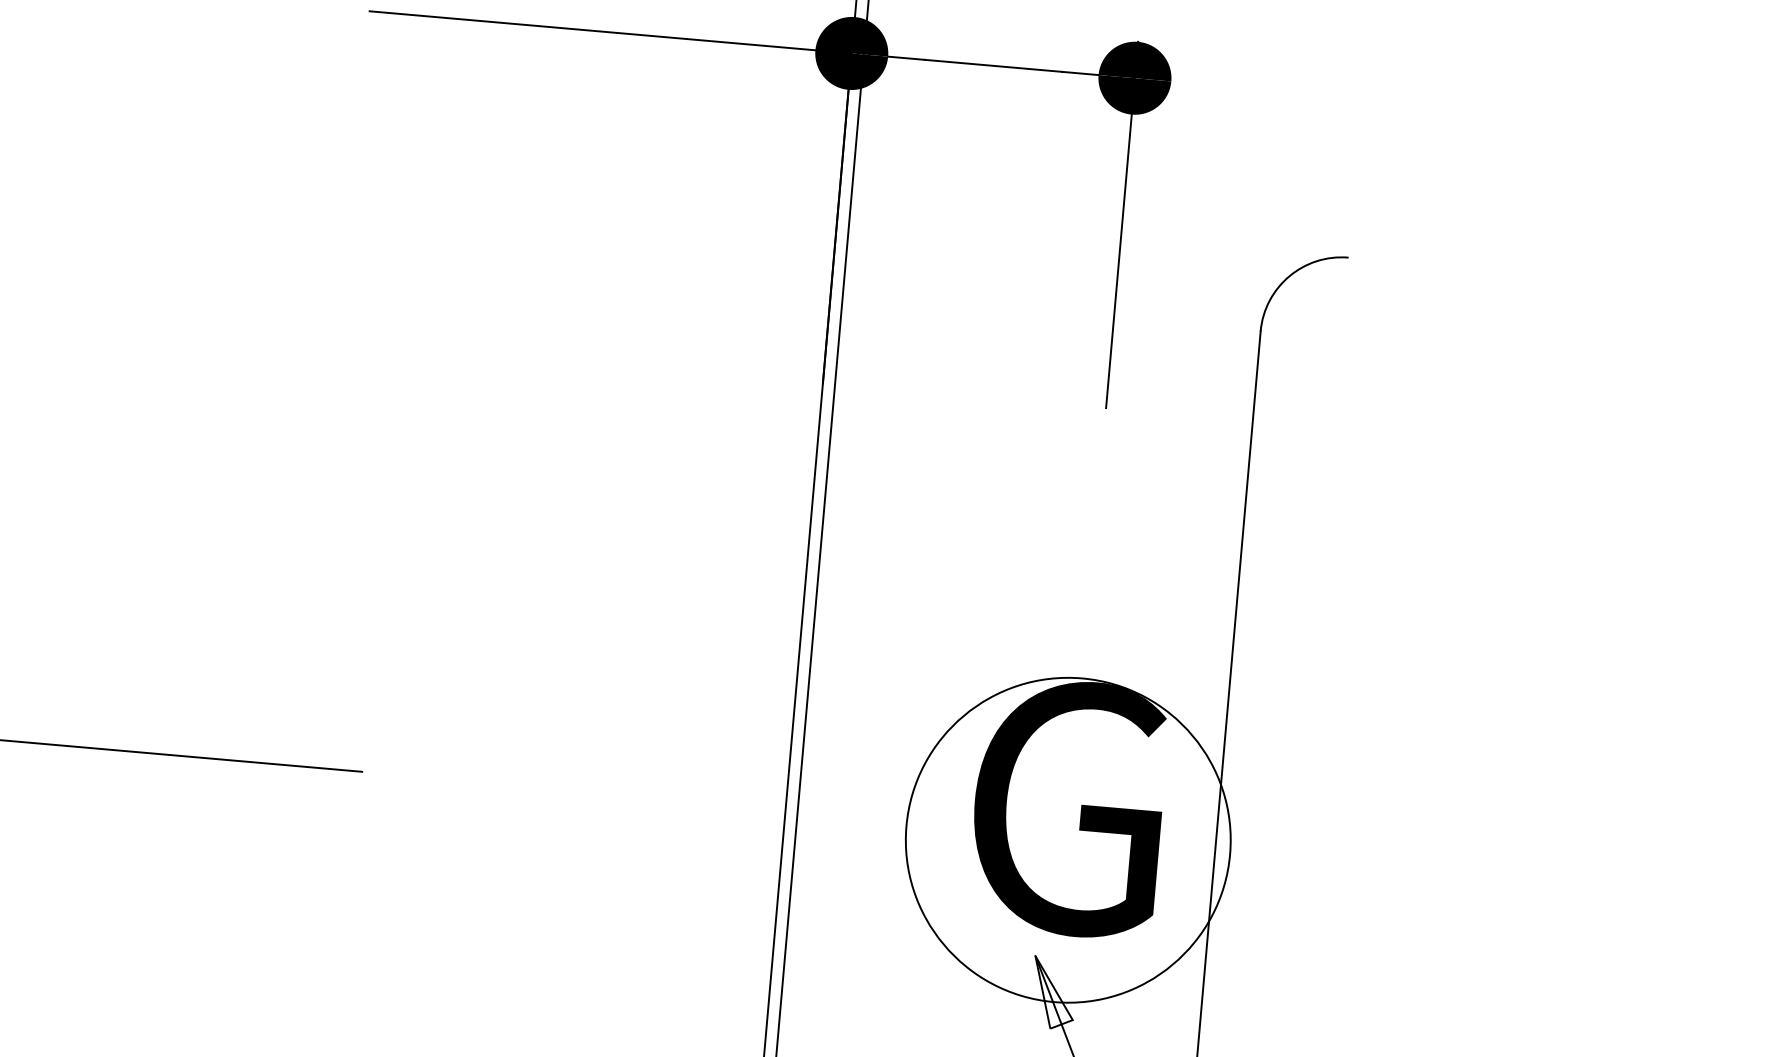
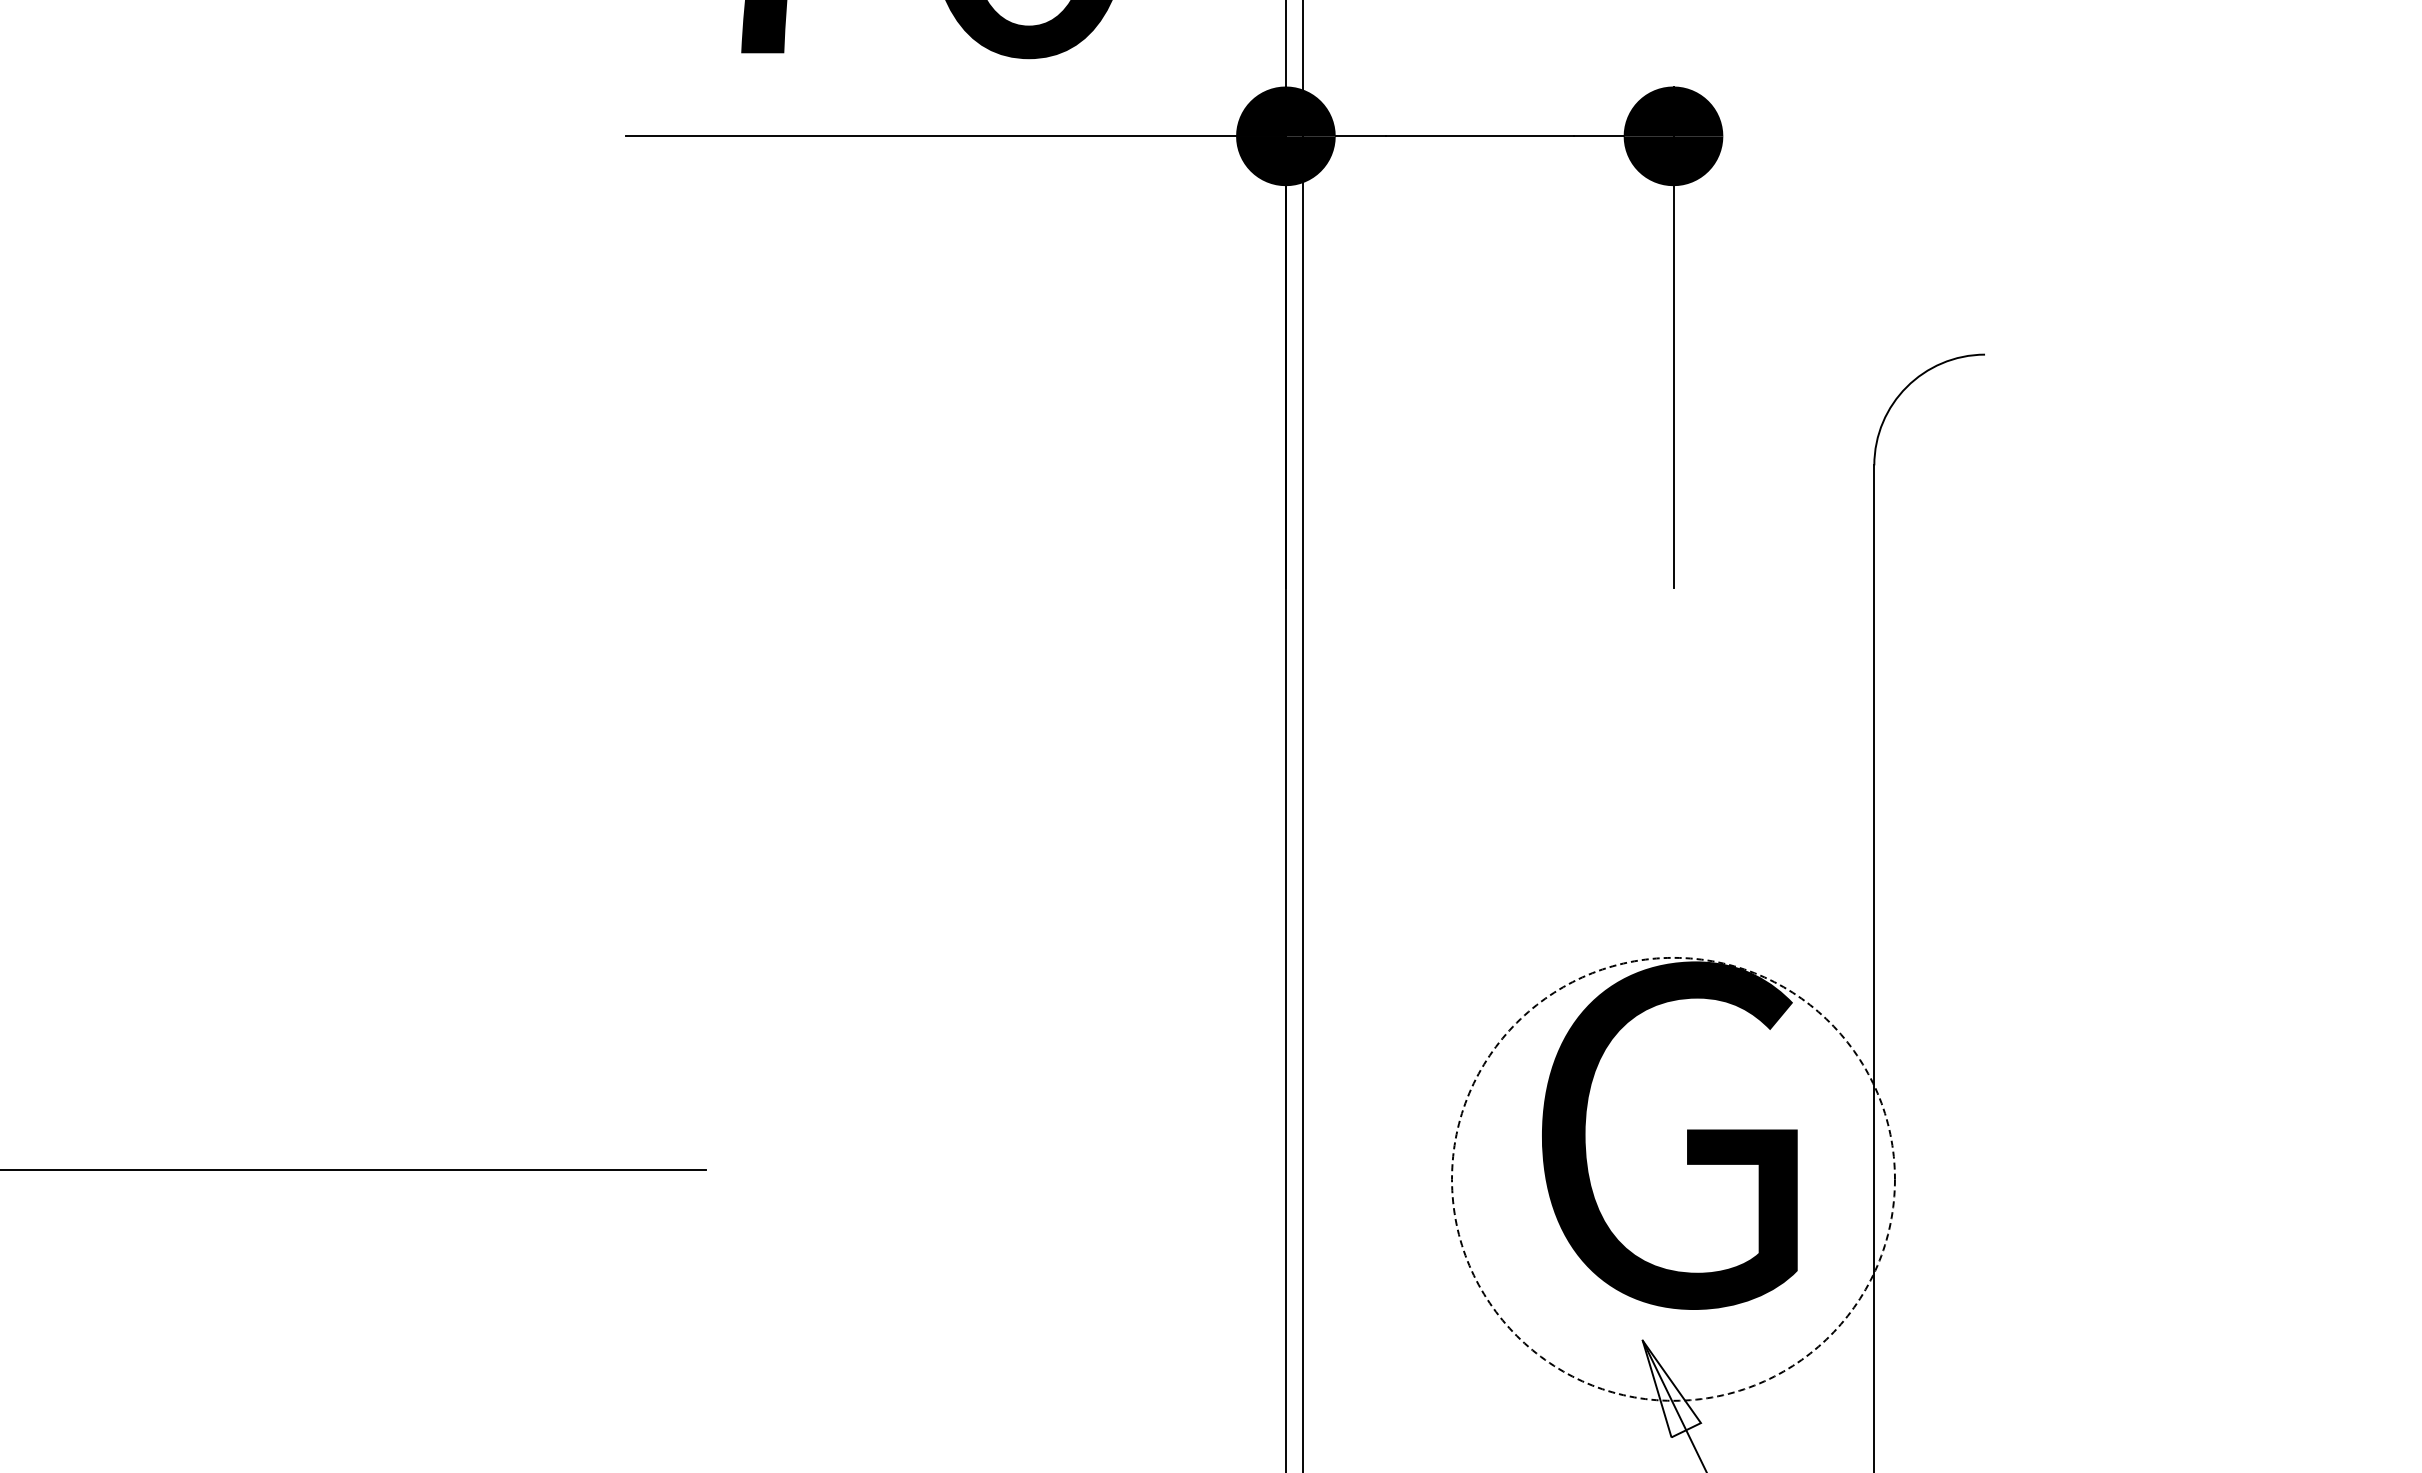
circle: (1068, 839) -> (1673, 1178), solid -> dashed

